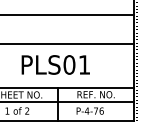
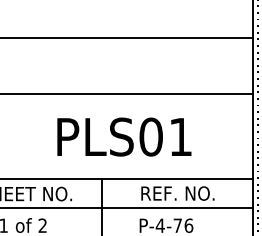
text: (55, 64) -> (123, 136), moved

